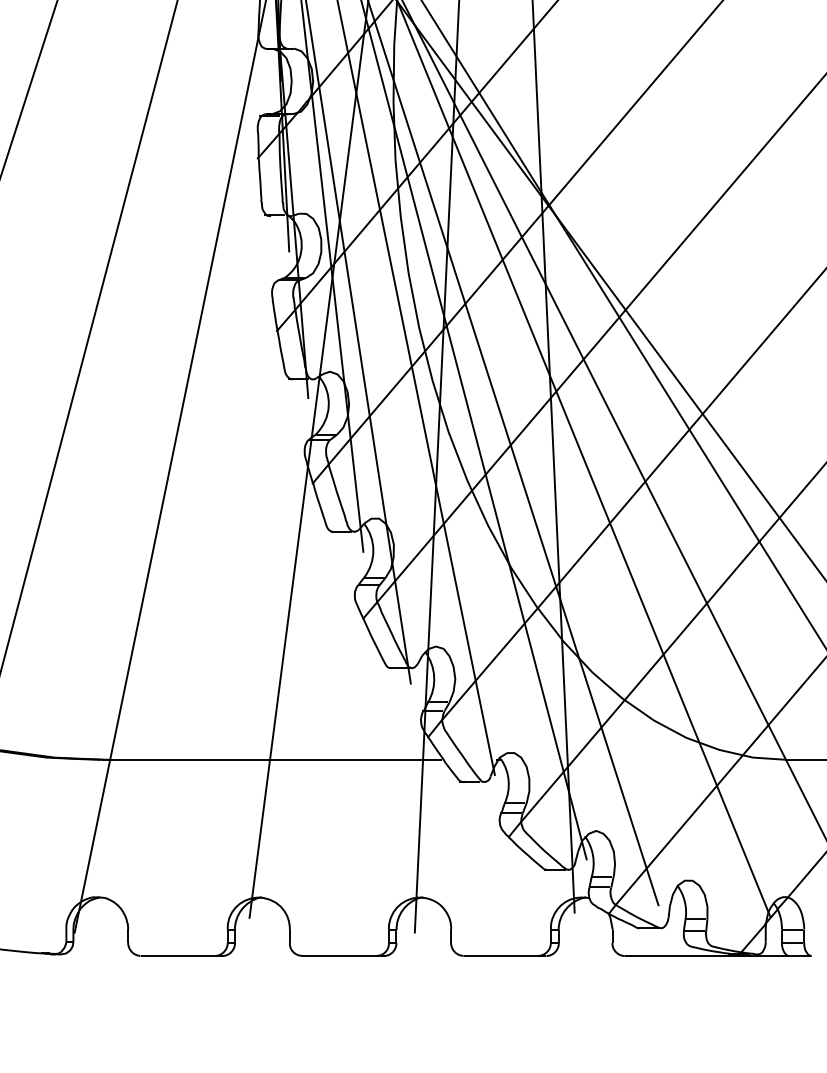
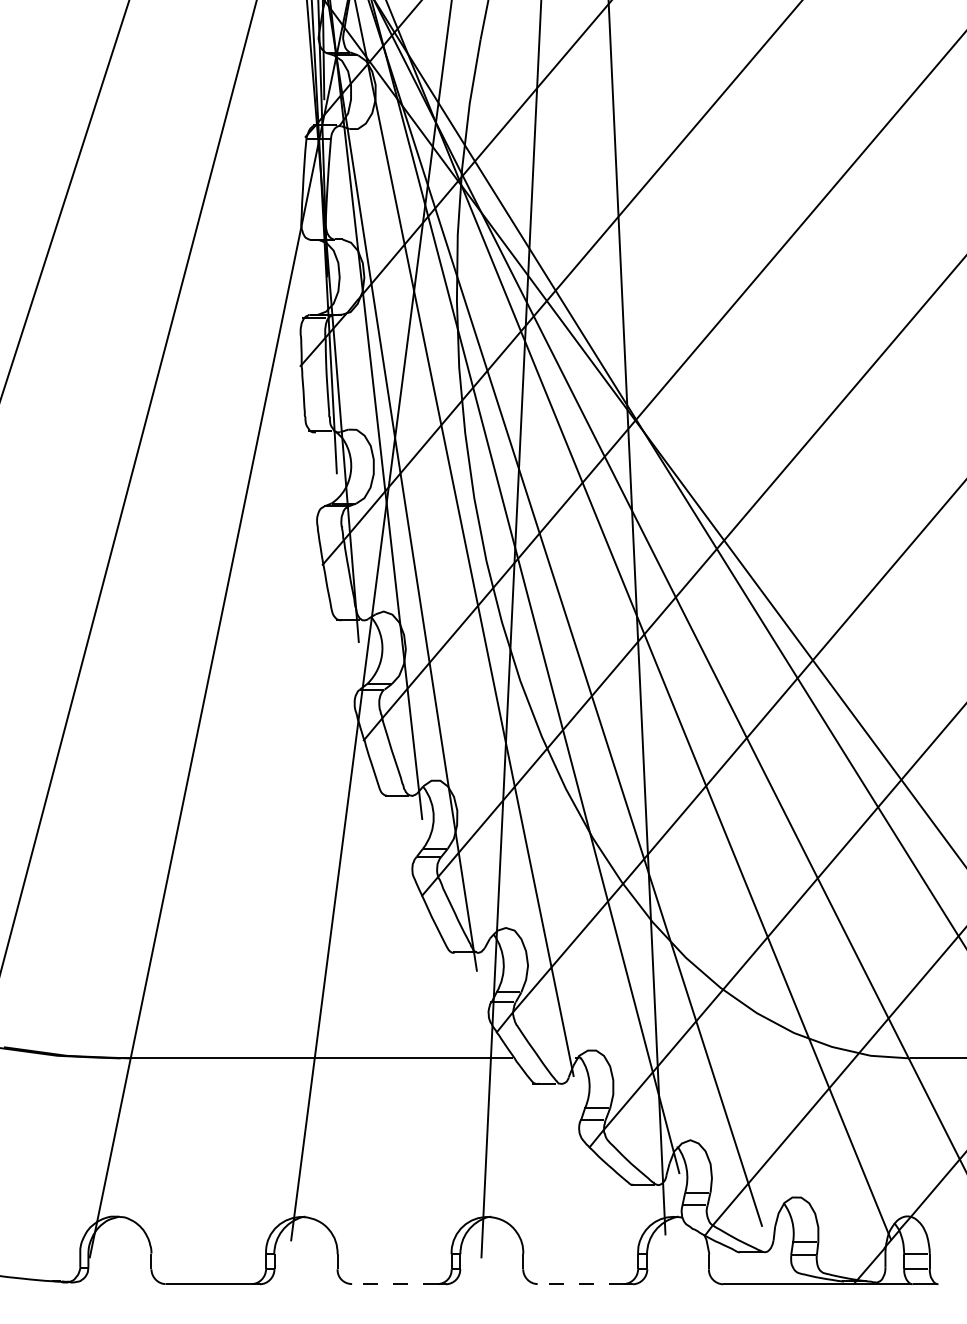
line: (339, 956) -> (394, 1284), solid -> dashed
line: (500, 956) -> (580, 1284), solid -> dashed

